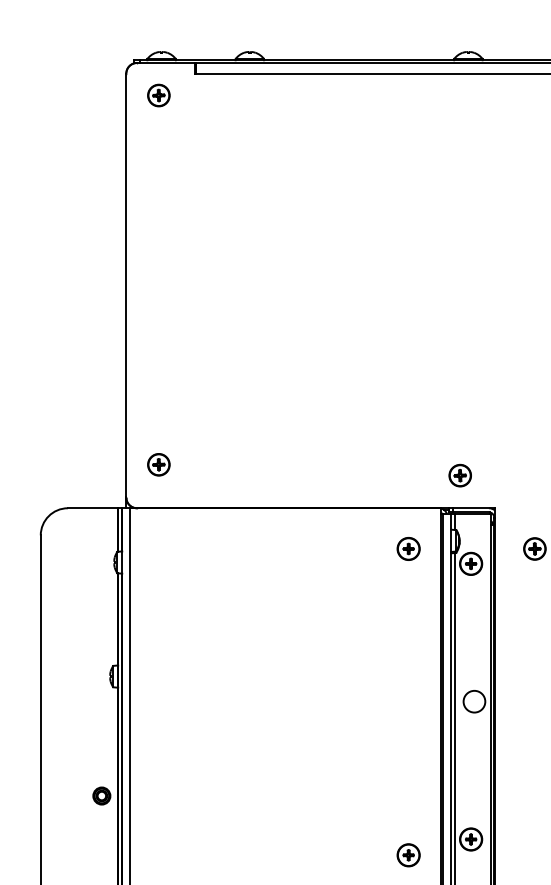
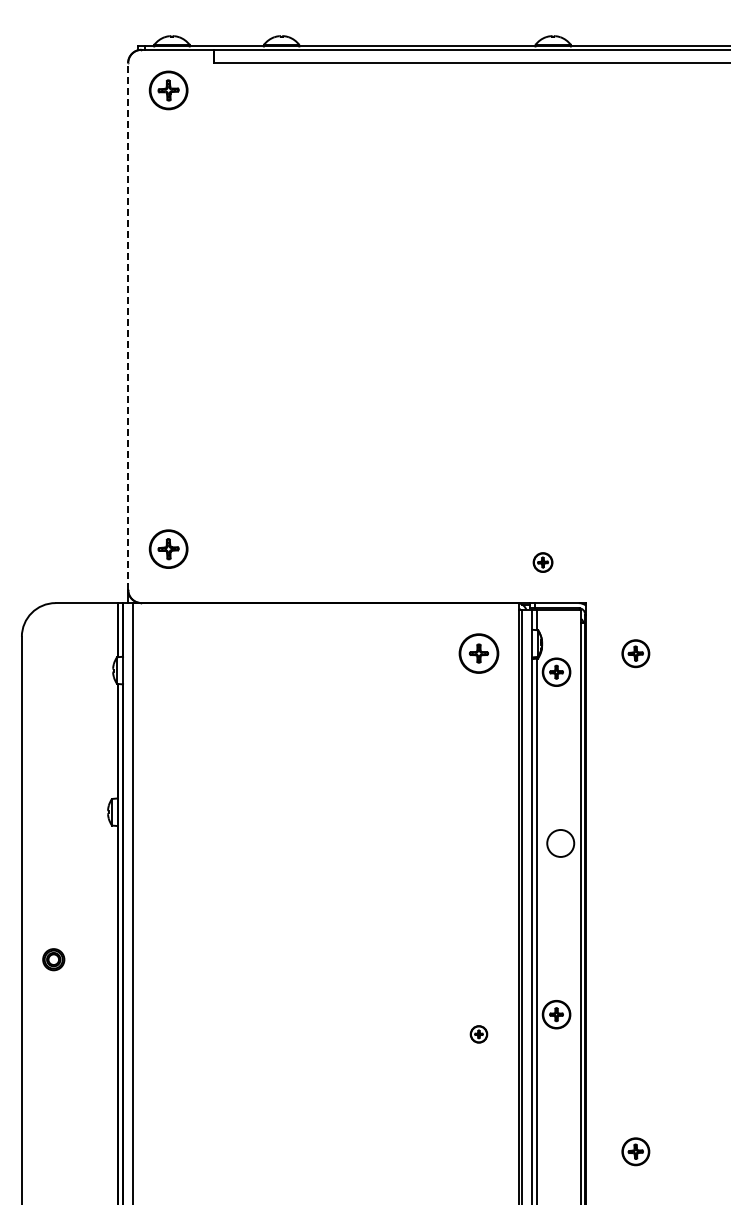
part: (158, 94) -> (168, 89), size x1.4
line: (126, 284) -> (128, 325), solid -> dashed
part: (158, 464) -> (168, 548), size x1.4
part: (459, 475) -> (542, 562), size x0.7
part: (408, 548) -> (478, 653), size x1.4
part: (101, 795) -> (53, 959), moved
part: (408, 855) -> (478, 1034), size x0.6

